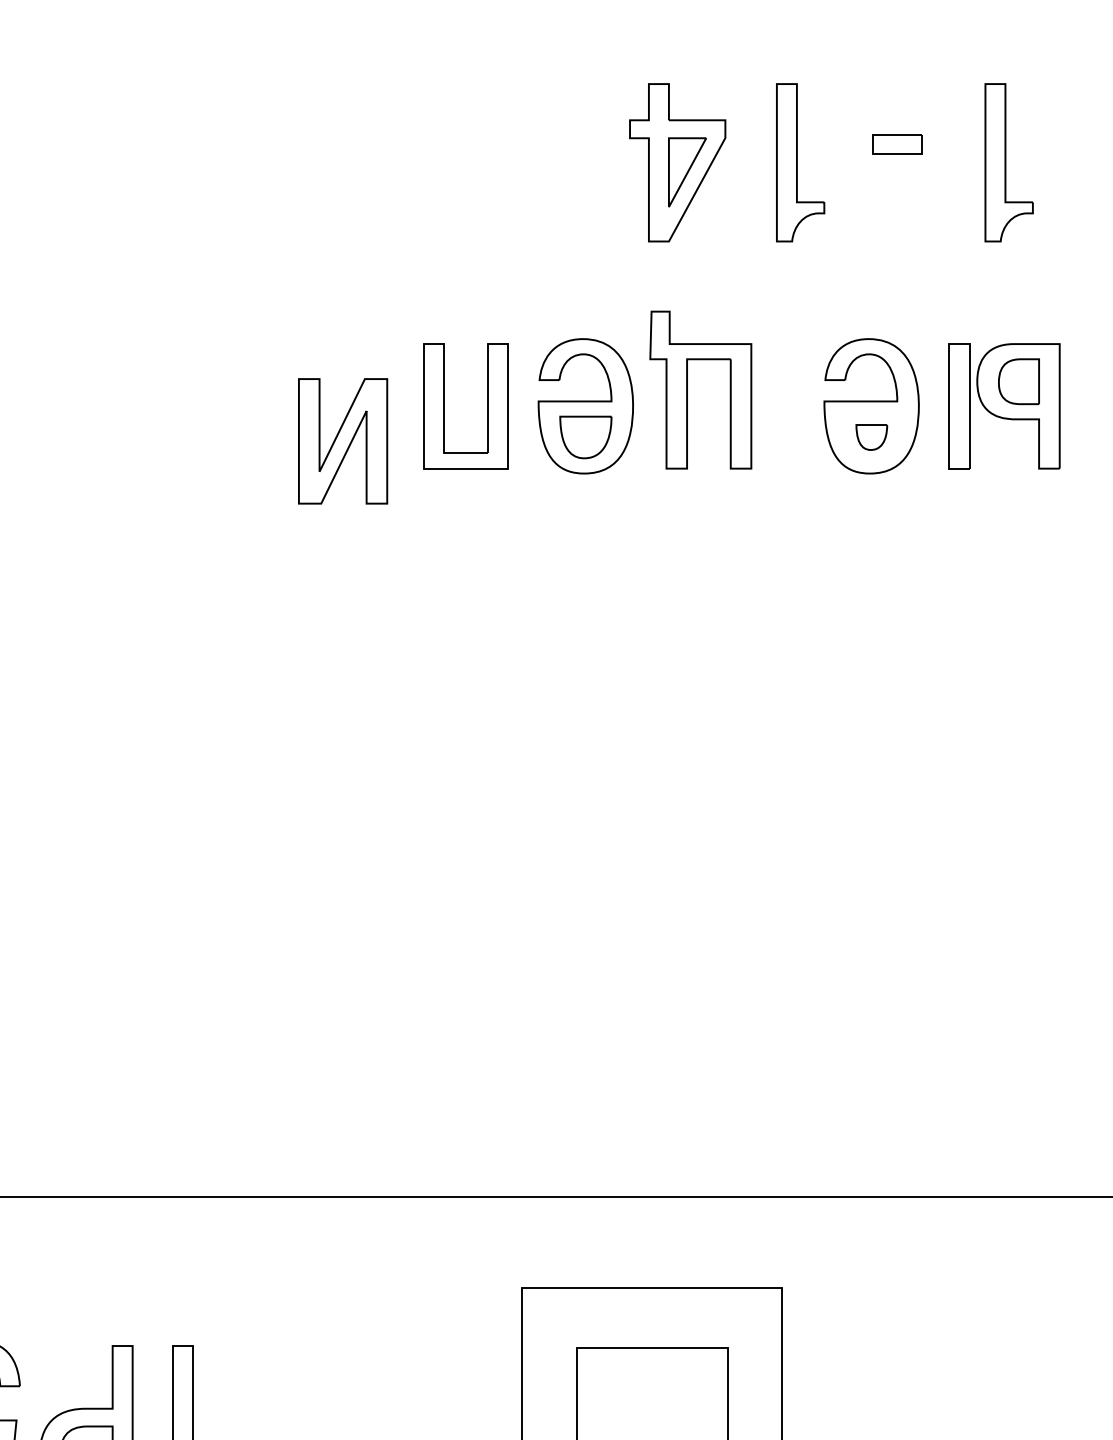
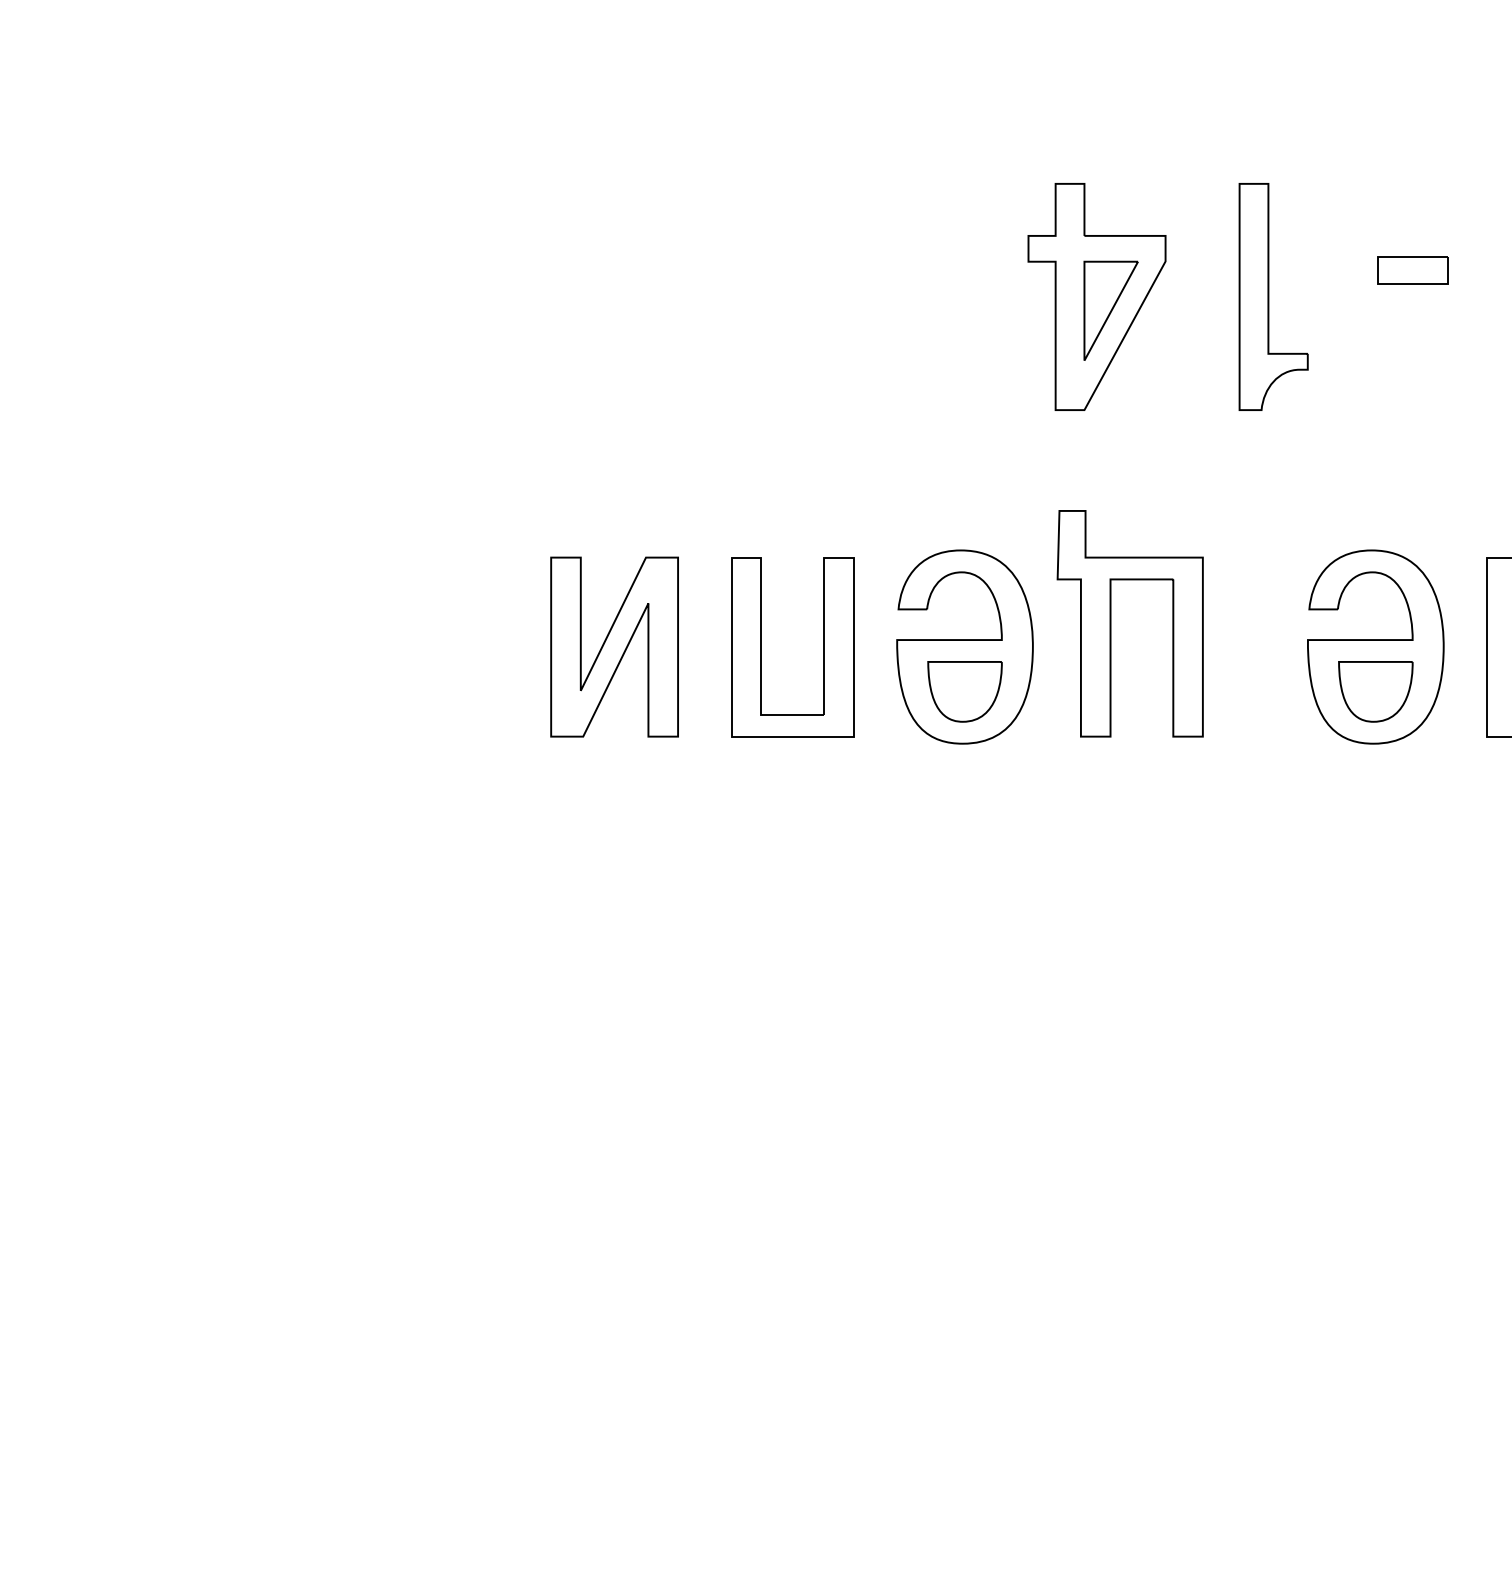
part: (871, 437) -> (1375, 691), size x1.67
part: (343, 441) -> (615, 647), moved

